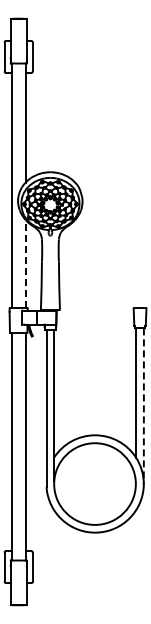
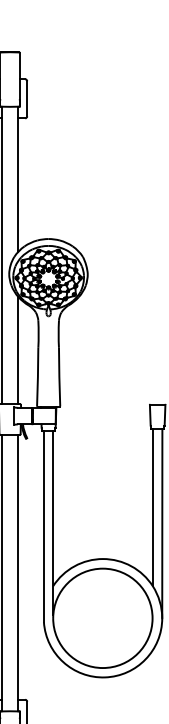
line: (25, 263) -> (18, 350), dashed -> solid
line: (143, 406) -> (161, 523), dashed -> solid

